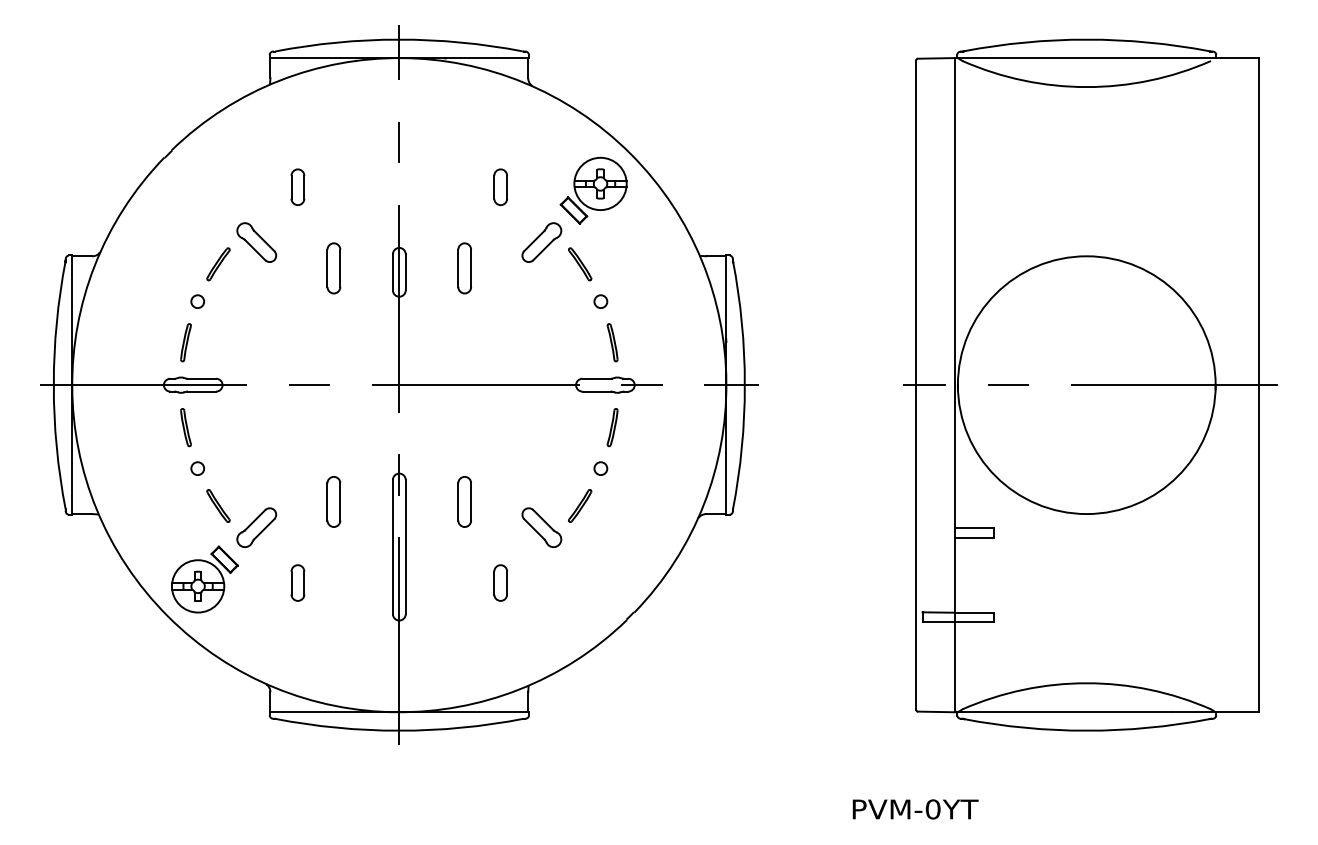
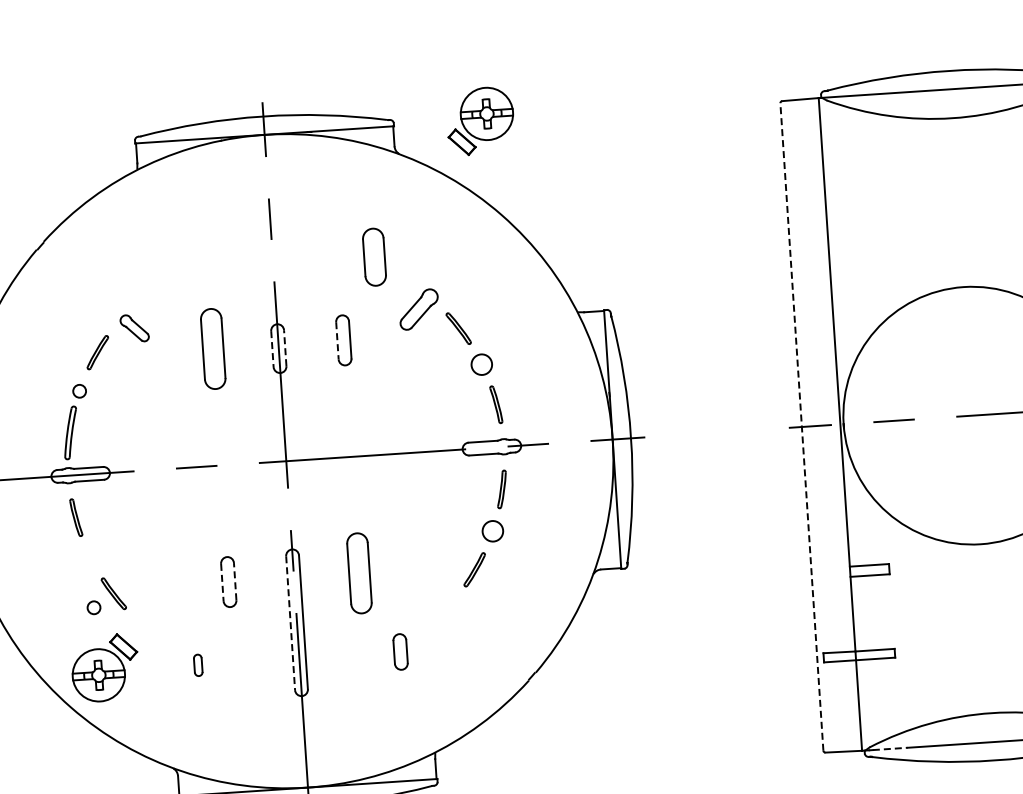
part: (297, 186) -> (171, 269), removed
part: (500, 186) -> (374, 256), size x1.6
part: (593, 190) -> (480, 120), moved
part: (256, 242) -> (134, 328), size x0.7
part: (333, 268) -> (212, 349), size x1.6
line: (458, 268) -> (337, 340), solid -> dashed
line: (392, 272) -> (272, 349), solid -> dashed
line: (405, 272) -> (285, 348), solid -> dashed
circle: (600, 301) -> (481, 364), size x1.6
part: (185, 342) -> (70, 432), size x1.4
line: (916, 384) -> (802, 426), solid -> dashed
circle: (197, 468) -> (93, 607), moved
circle: (600, 468) -> (492, 531), size x1.6
line: (327, 501) -> (222, 582), solid -> dashed
line: (340, 501) -> (235, 581), solid -> dashed
part: (464, 501) -> (359, 572), size x1.6
part: (256, 527) -> (153, 612), removed
part: (541, 527) -> (437, 593), removed
line: (392, 547) -> (290, 623), solid -> dashed
part: (297, 582) -> (197, 664), size x0.6
line: (983, 712) -> (890, 749), solid -> dashed

